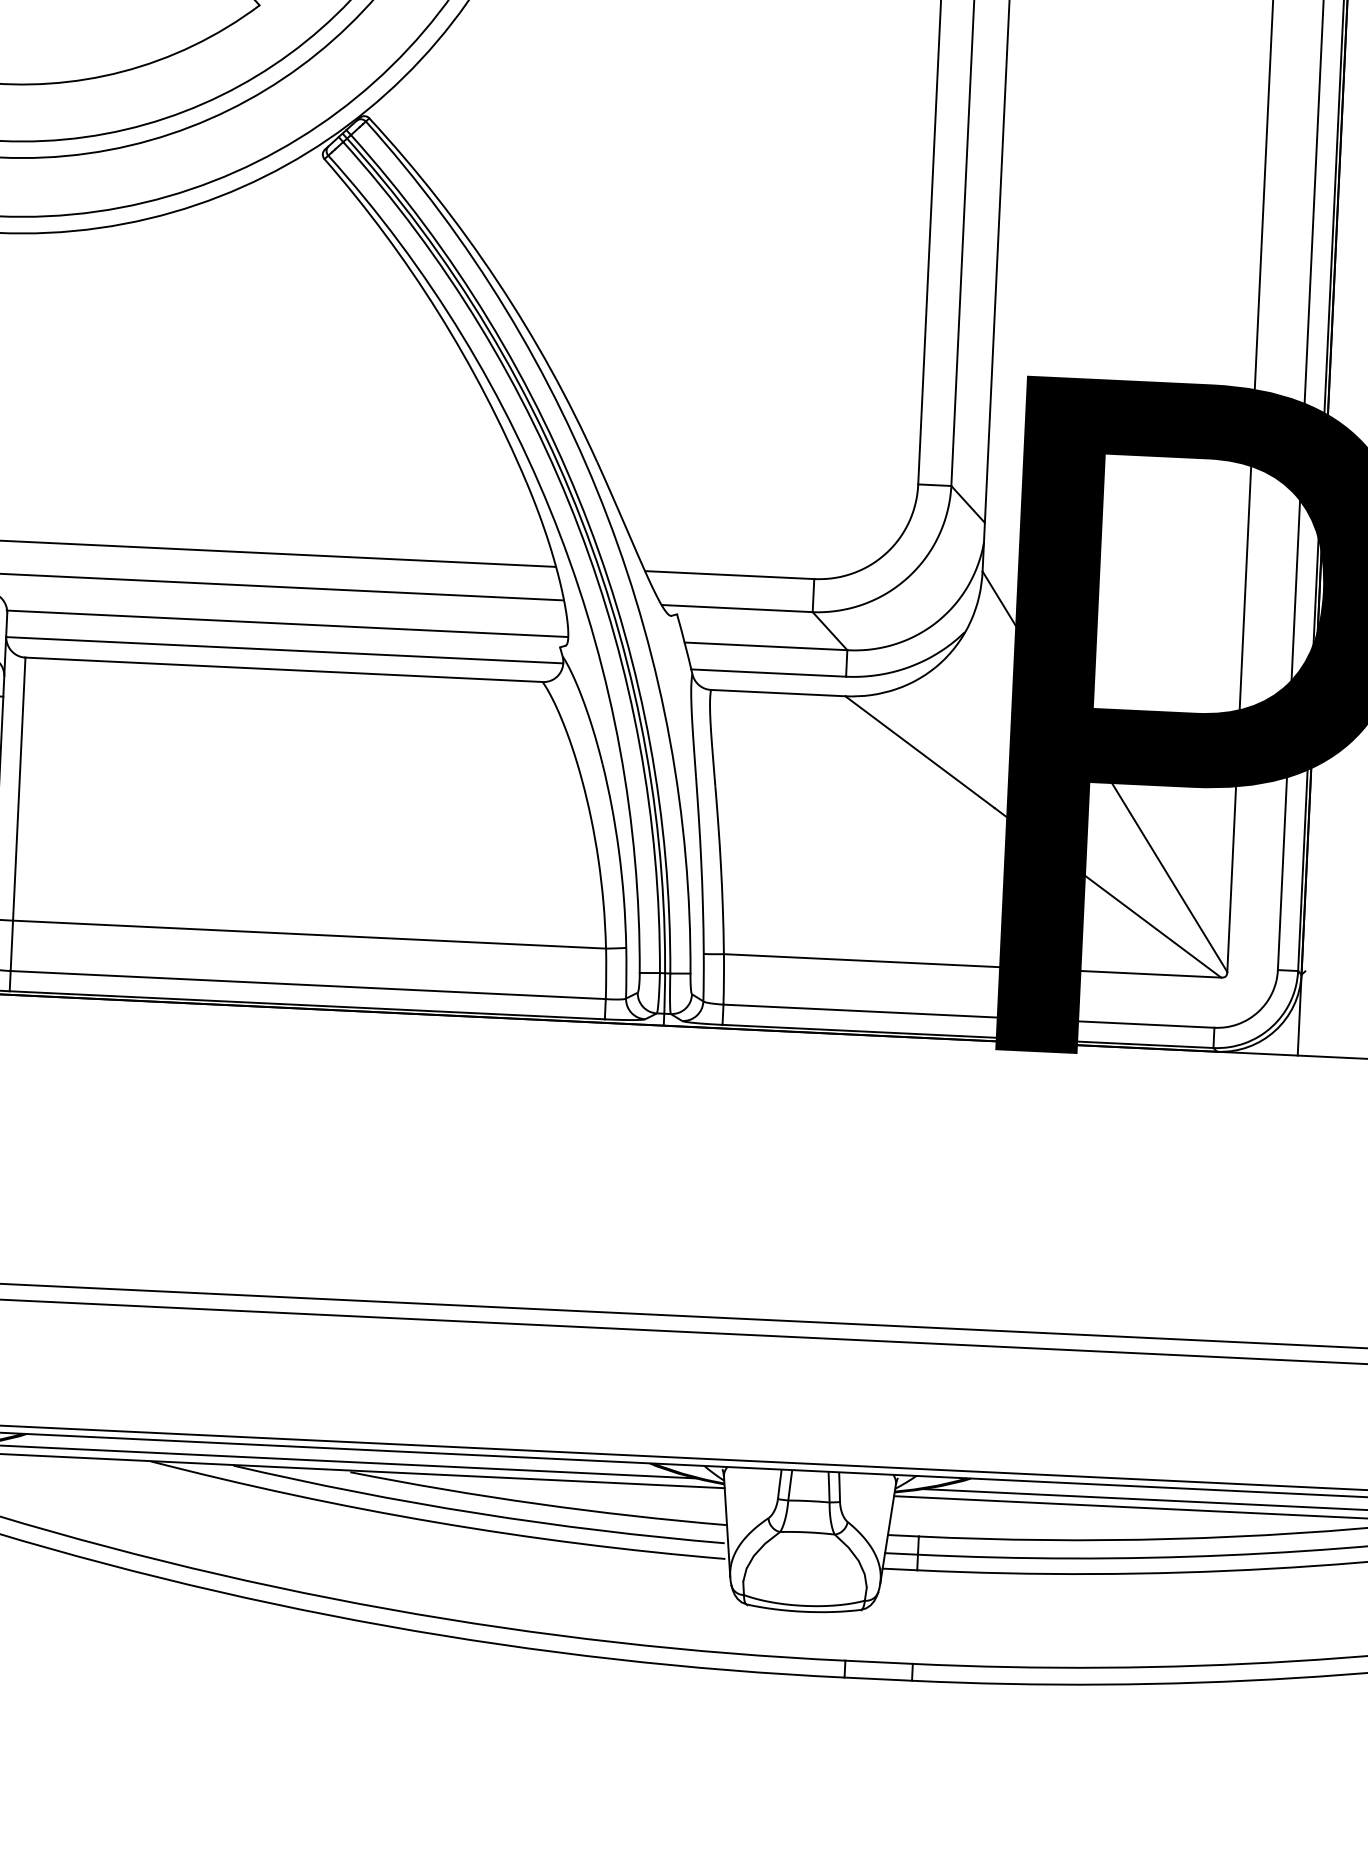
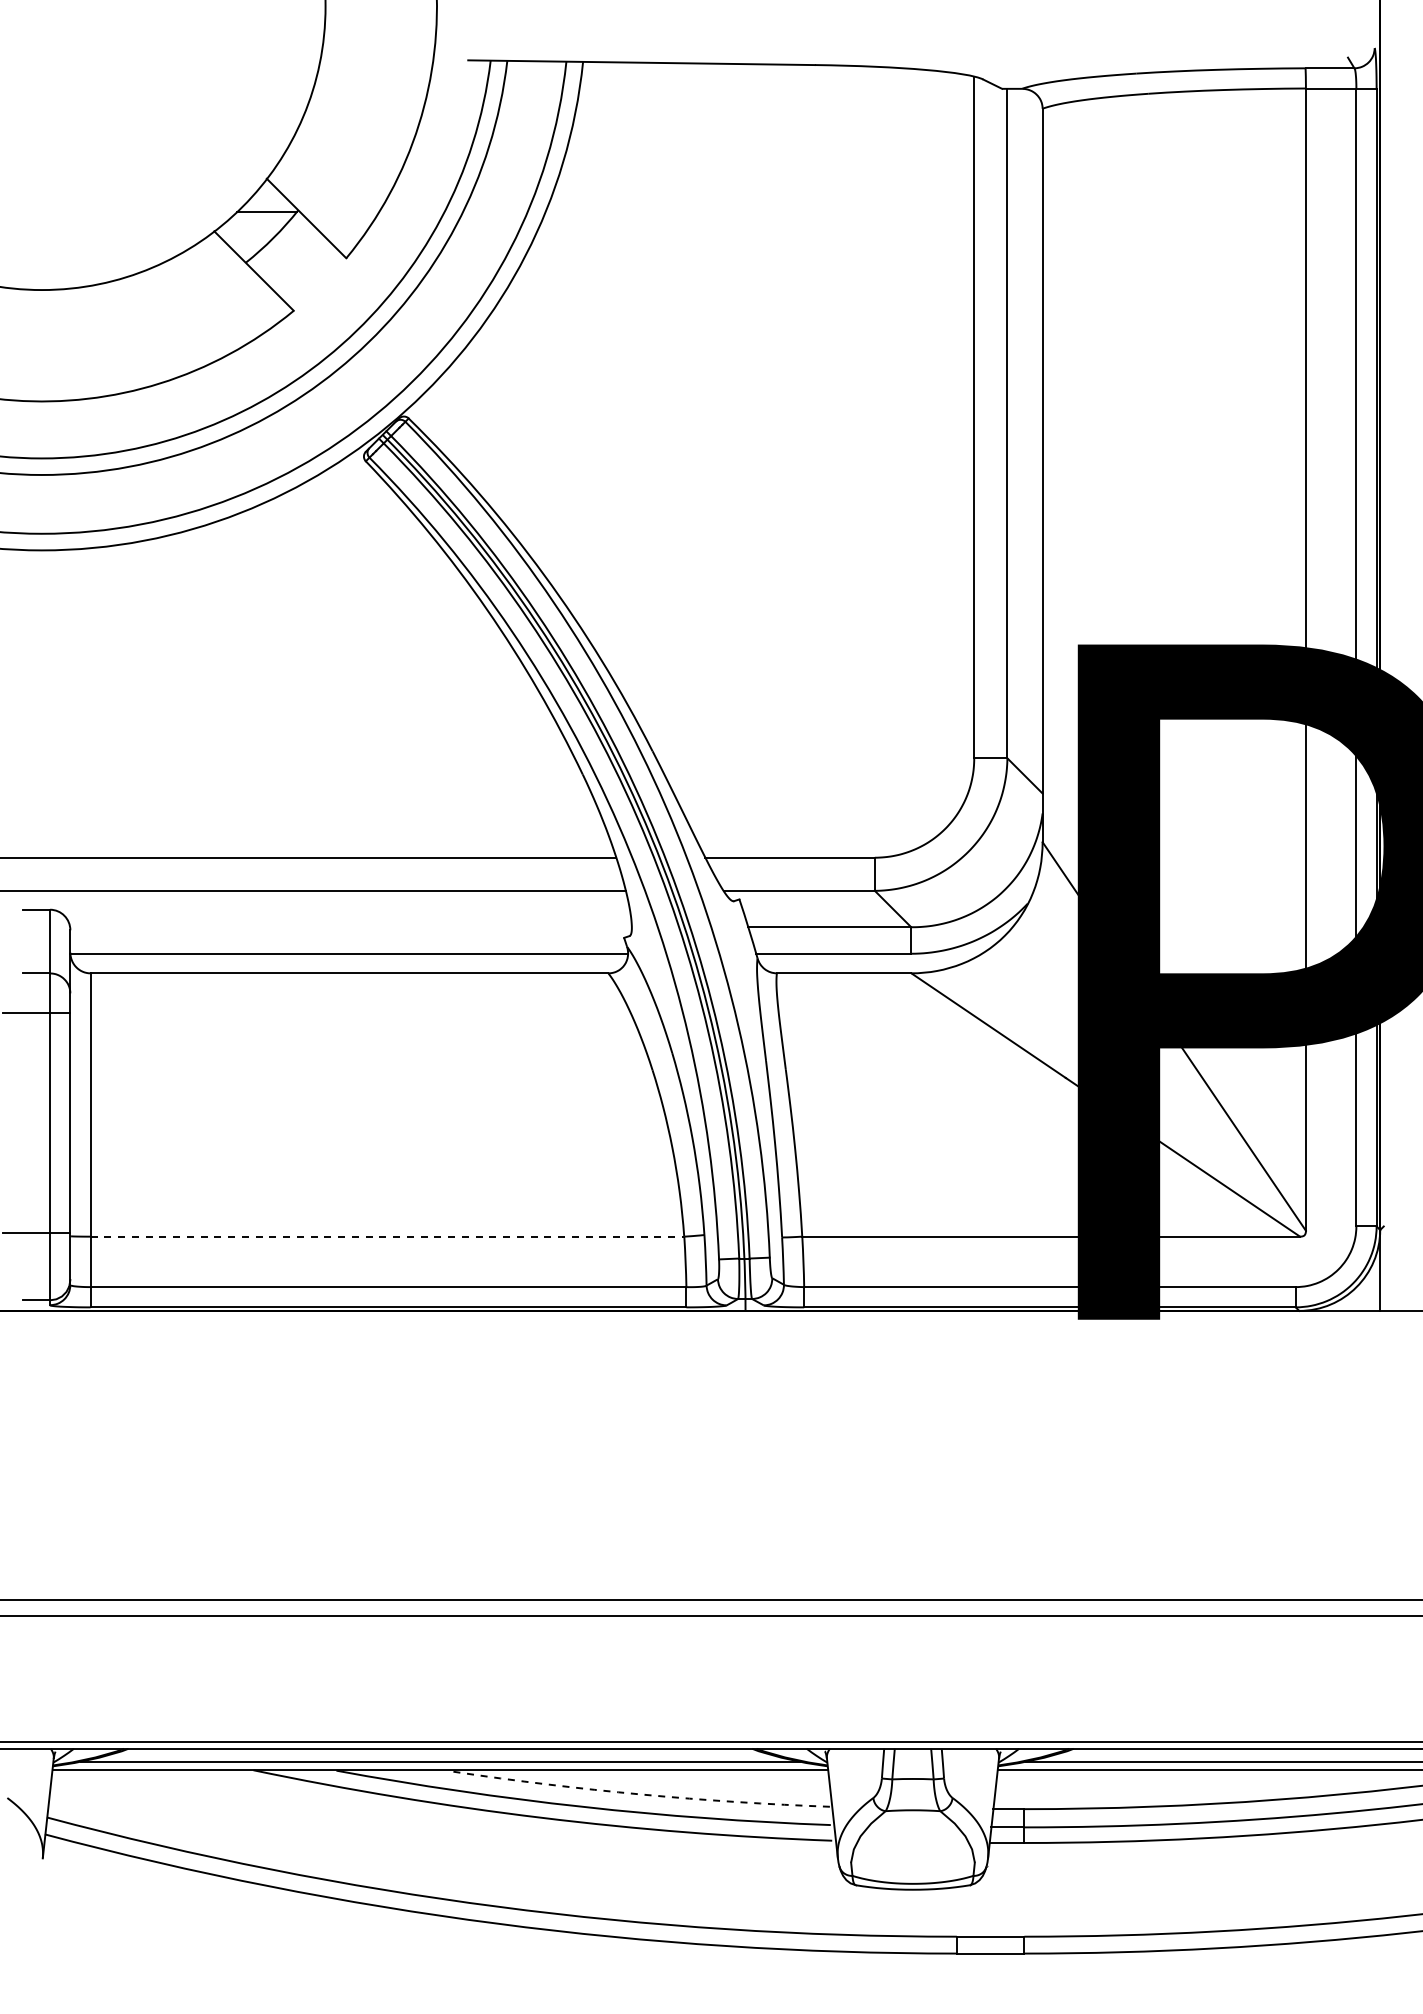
line: (287, 624) -> (350, 927), removed
line: (309, 934) -> (387, 1236), solid -> dashed
arc: (538, 1503) -> (642, 1794), solid -> dashed

